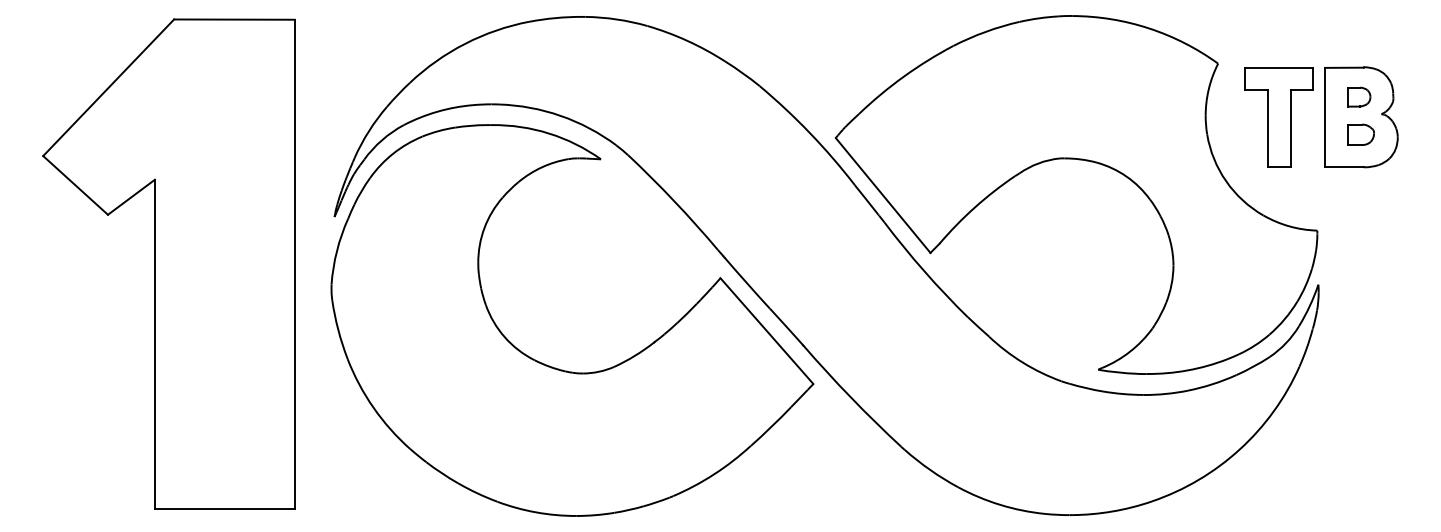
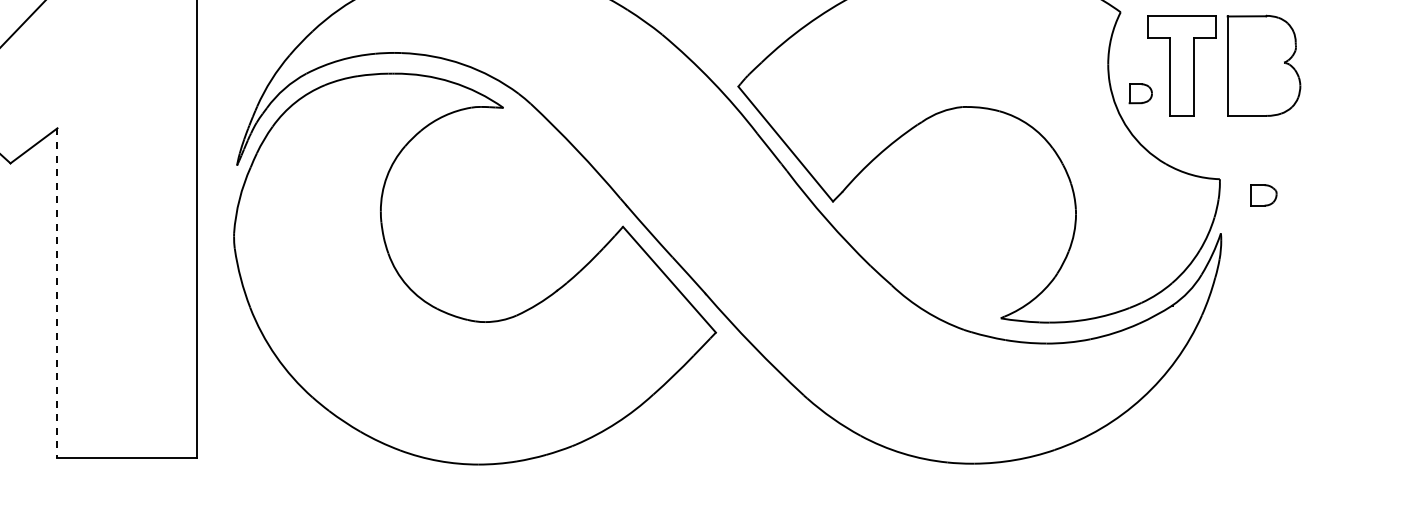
part: (1359, 96) -> (1141, 93), moved
part: (1360, 134) -> (1263, 195), moved
line: (154, 344) -> (57, 293), solid -> dashed

